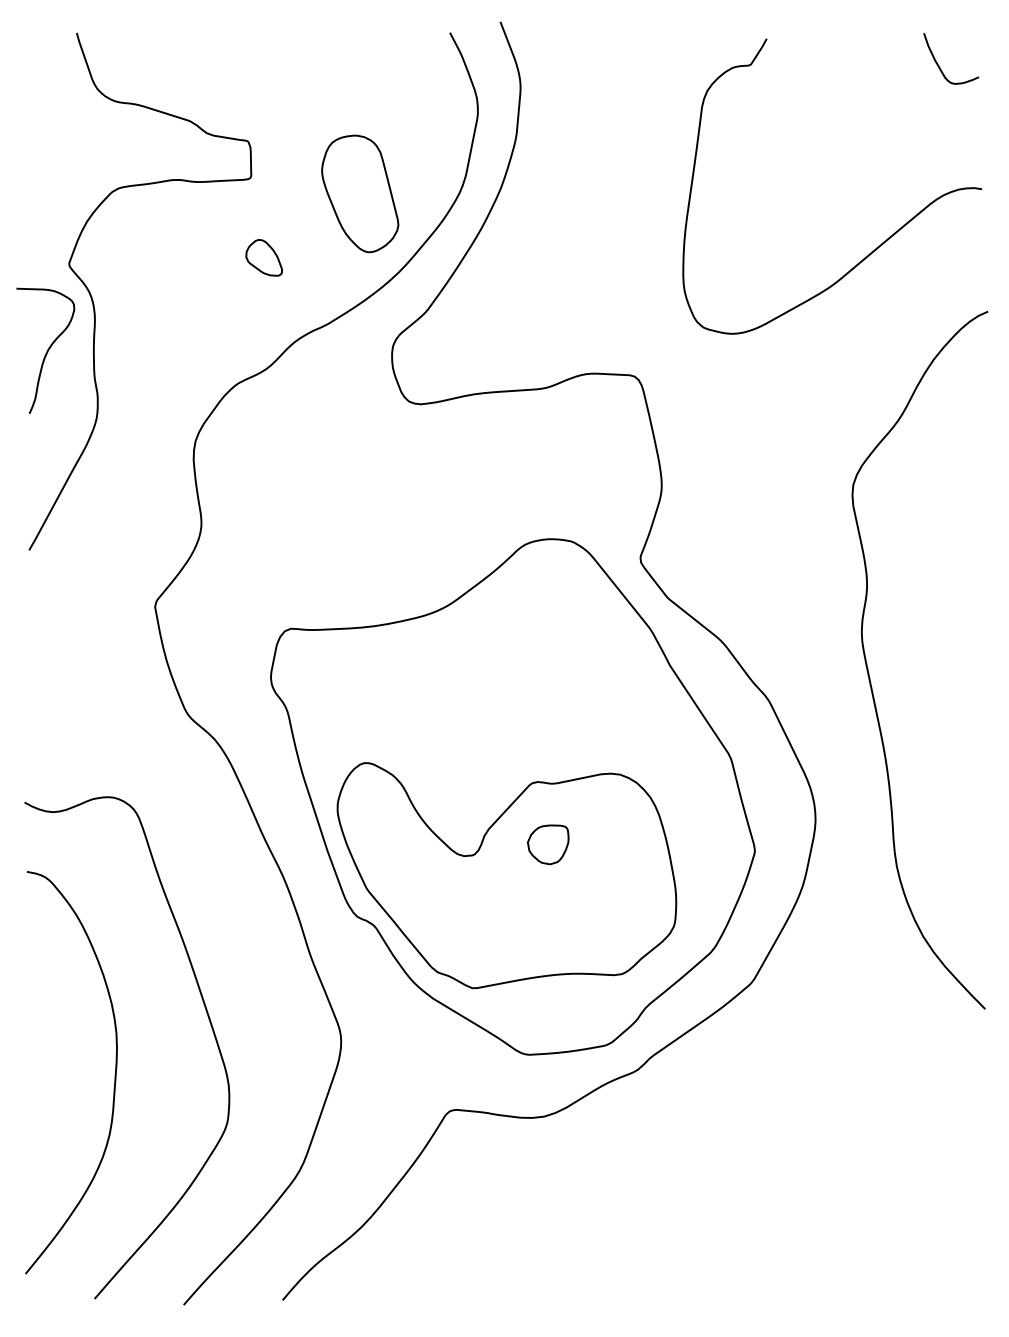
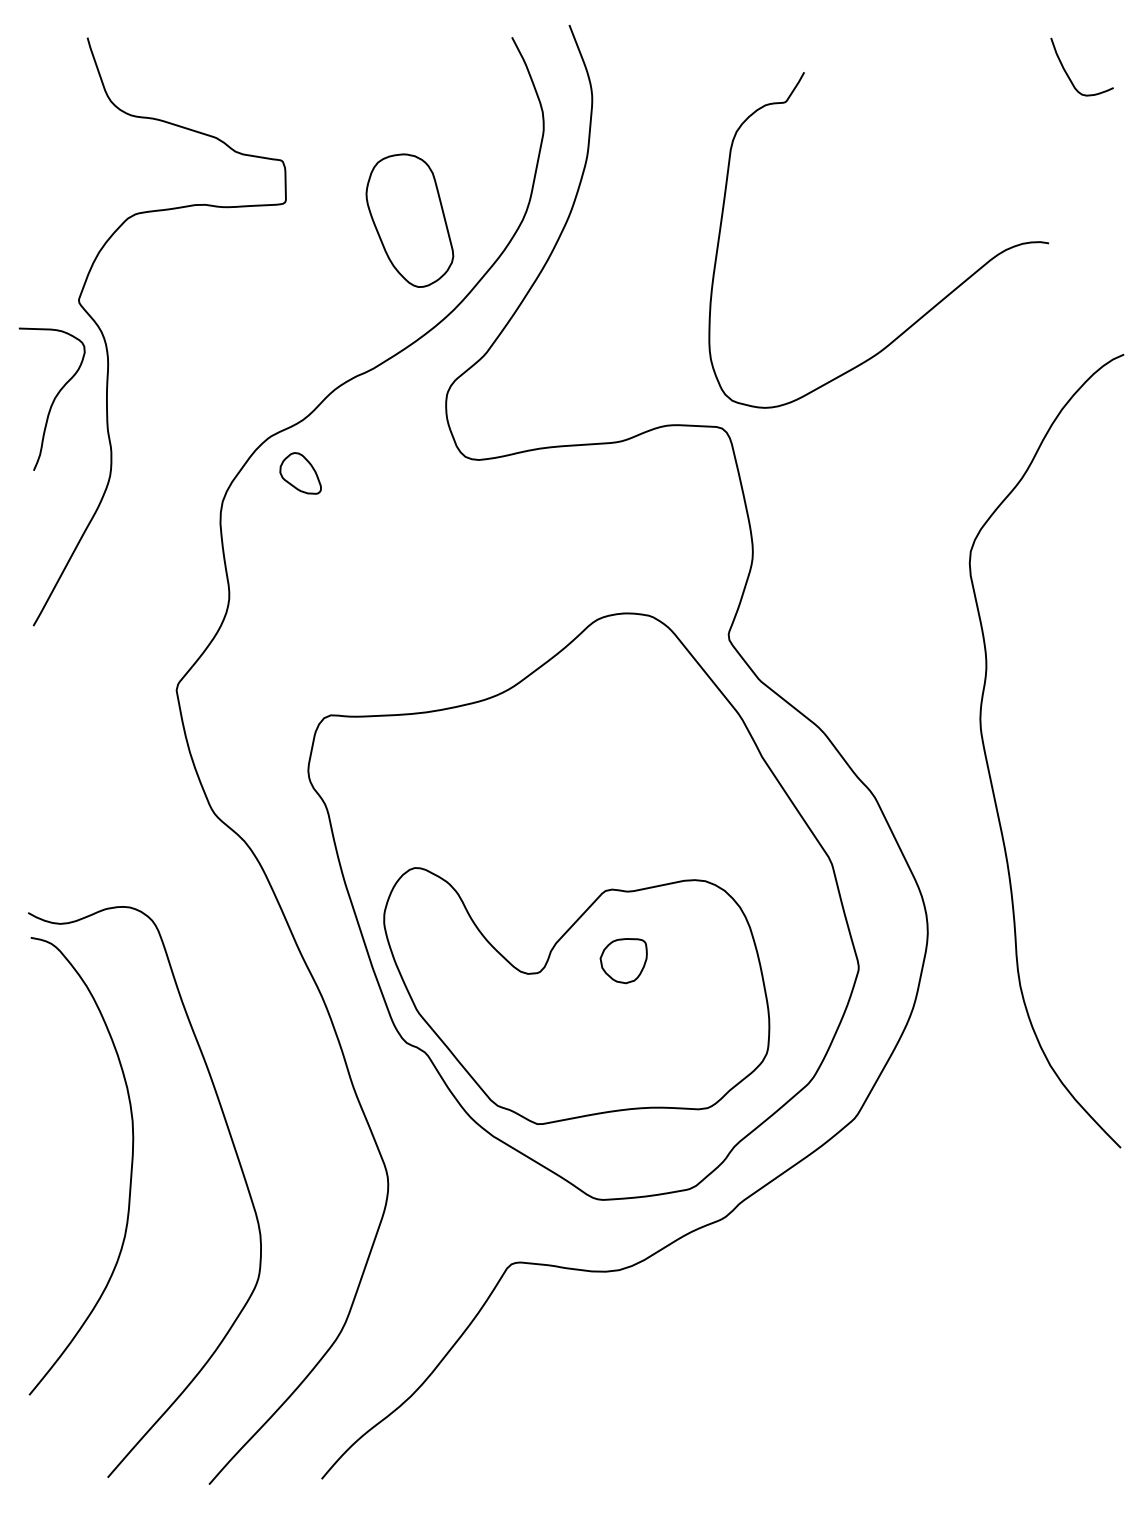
curve: (877, 246) -> (930, 308), moved
part: (264, 257) -> (300, 473), moved
curve: (114, 1075) -> (130, 1169), moved

